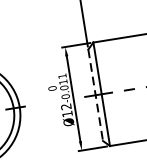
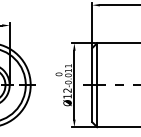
line: (95, 95) -> (92, 85), dashed -> solid

